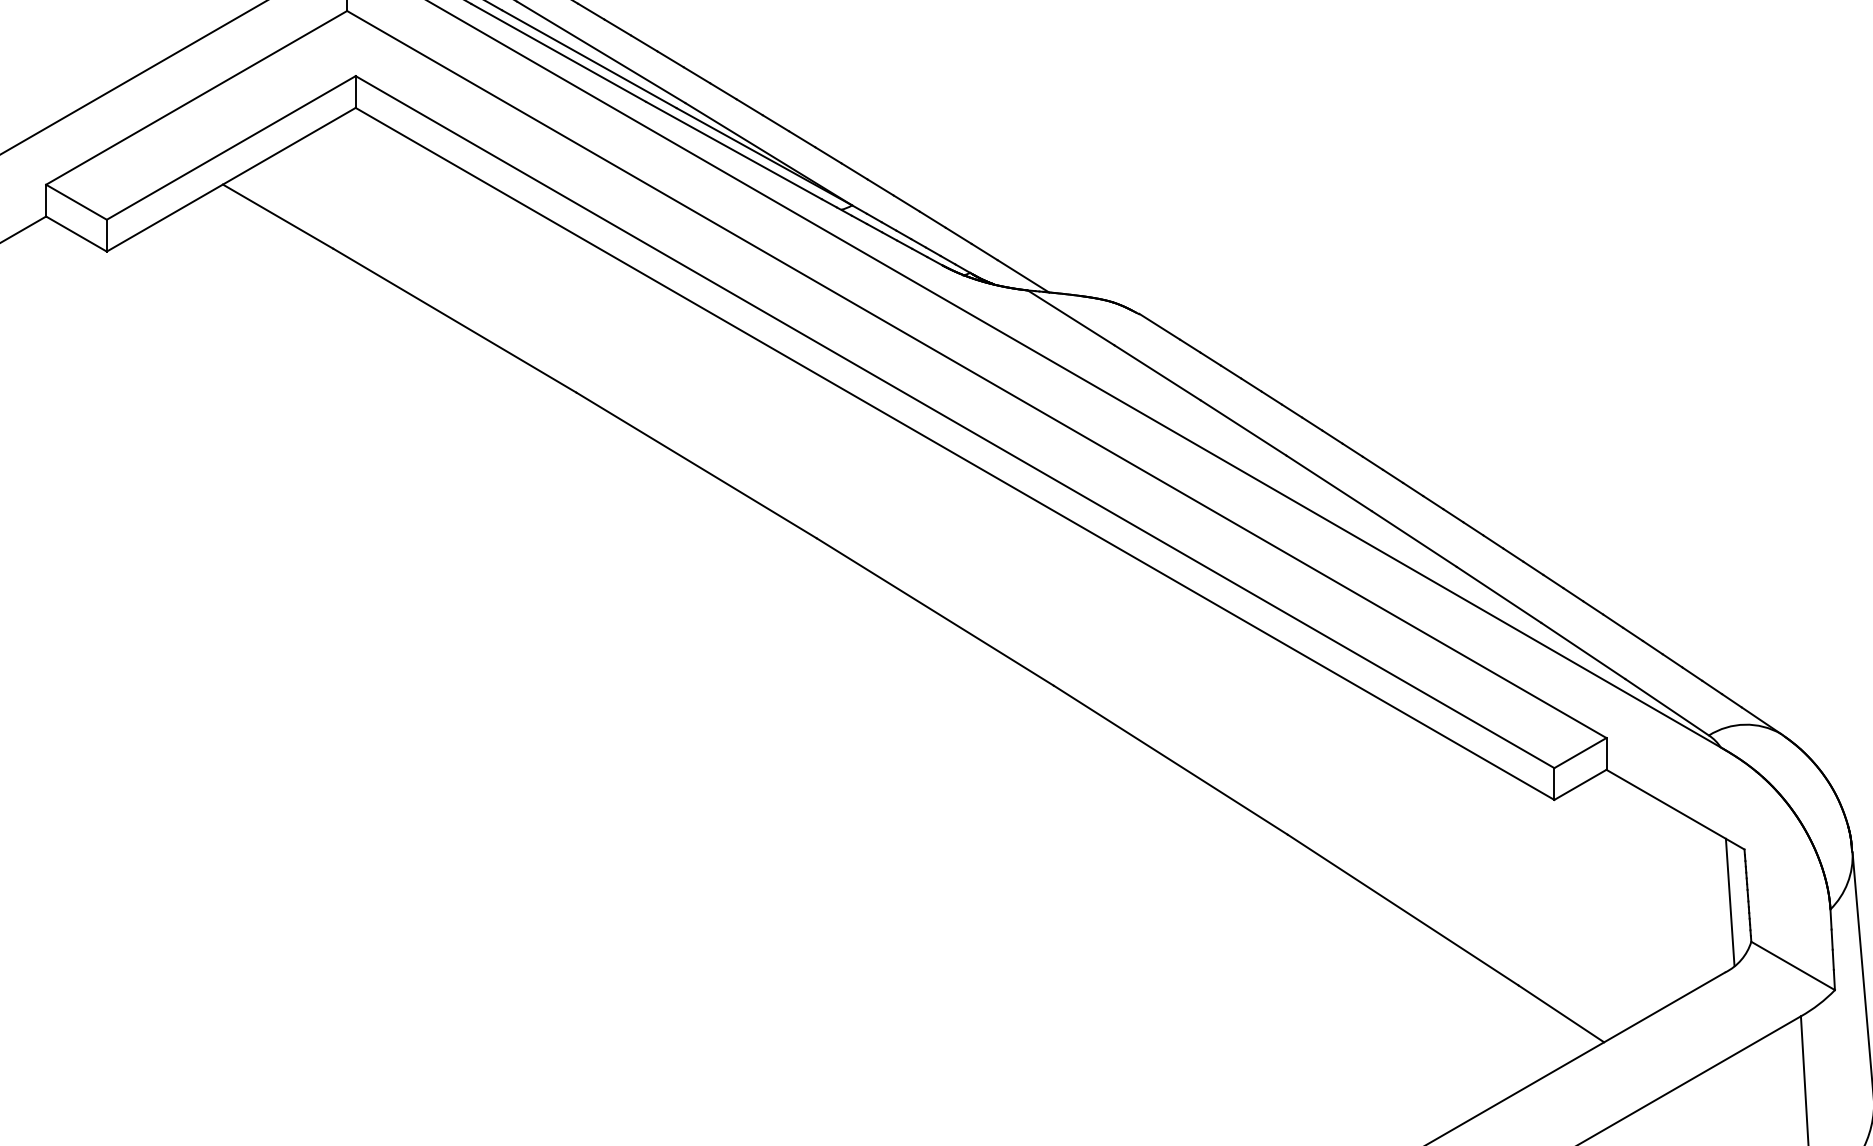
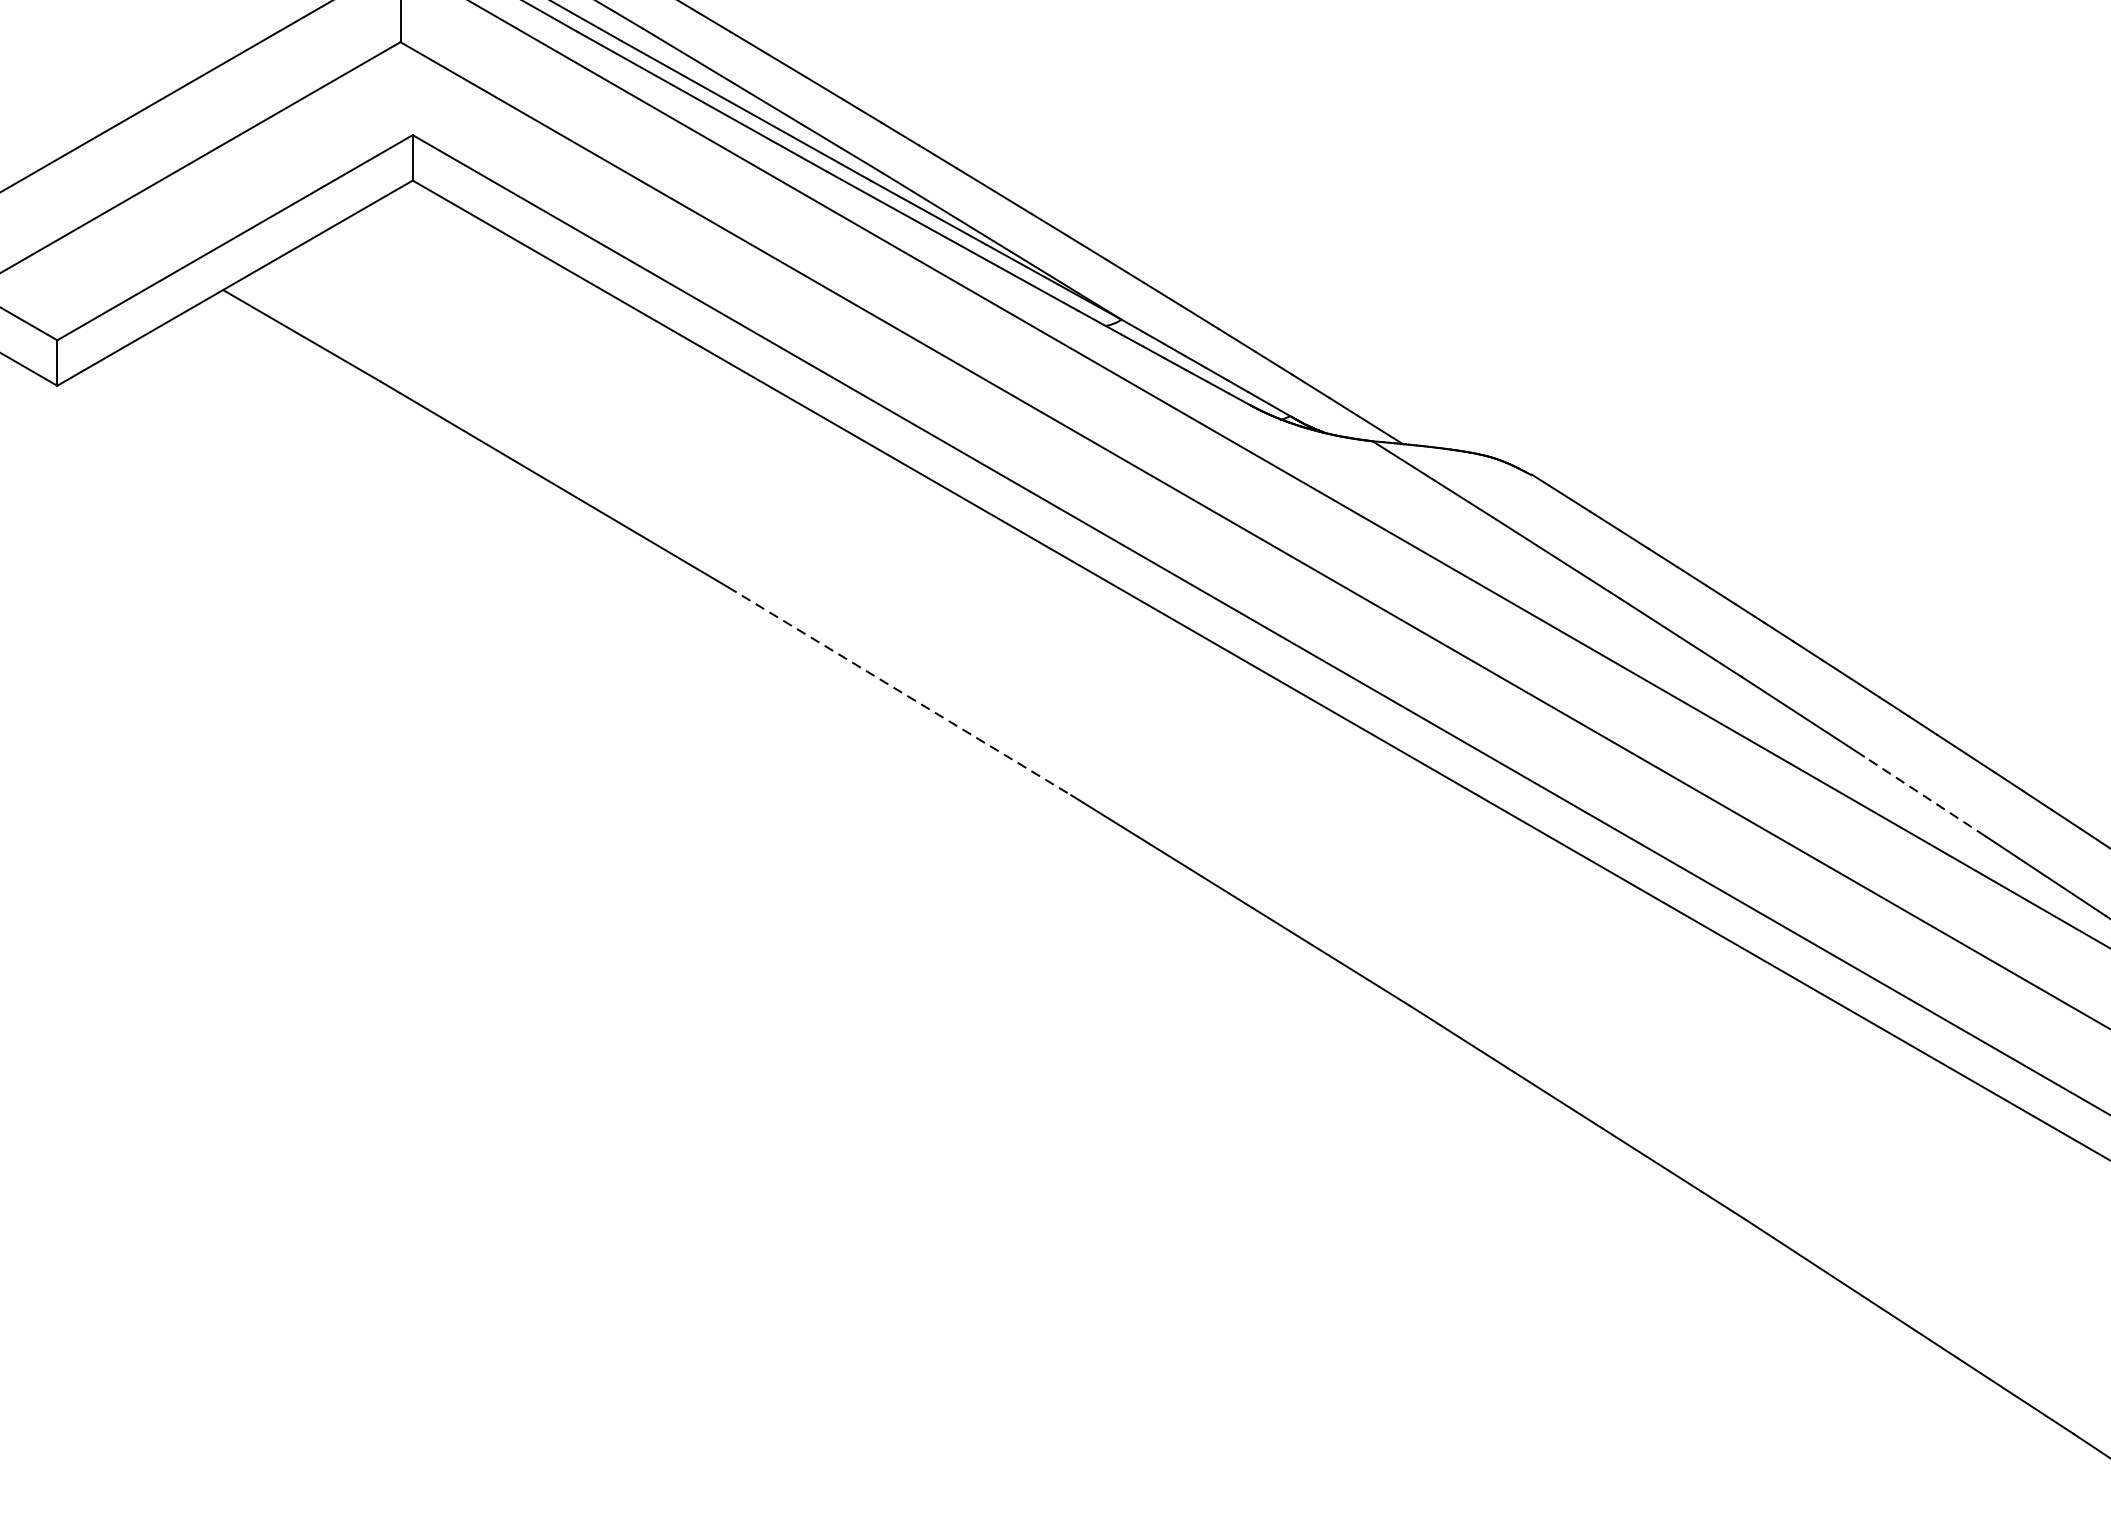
line: (697, 465) -> (900, 691), solid -> dashed
line: (1414, 539) -> (1924, 796), solid -> dashed

